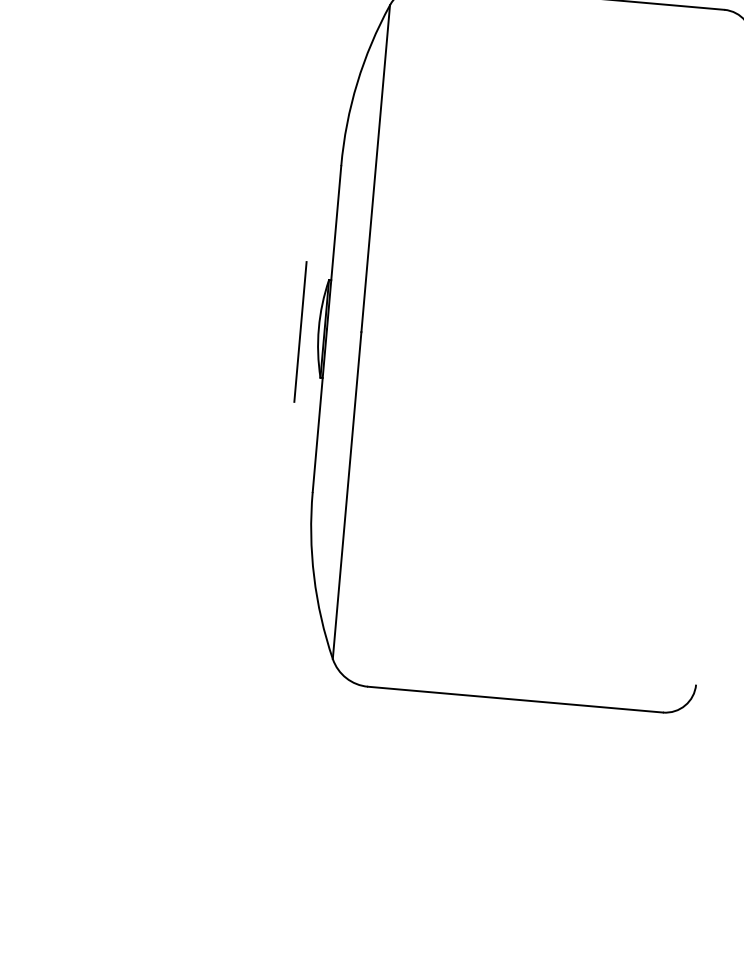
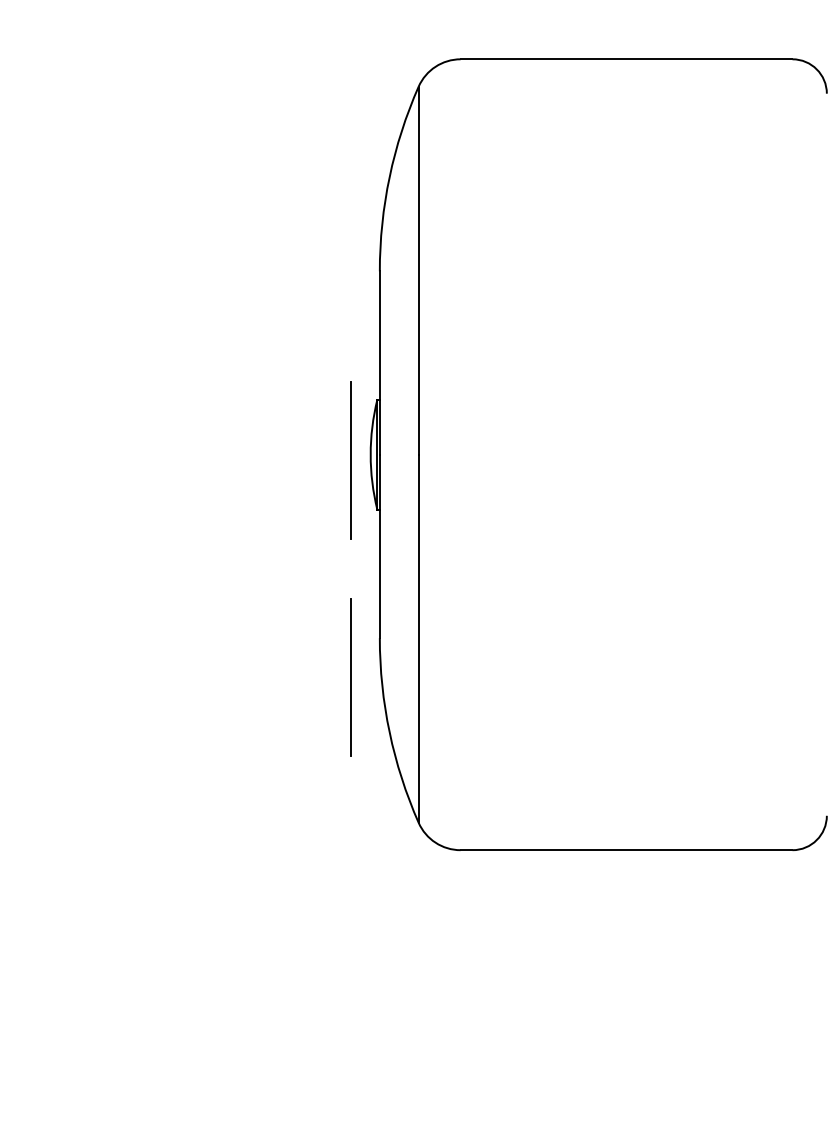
line: (283, 524) -> (350, 677), added

